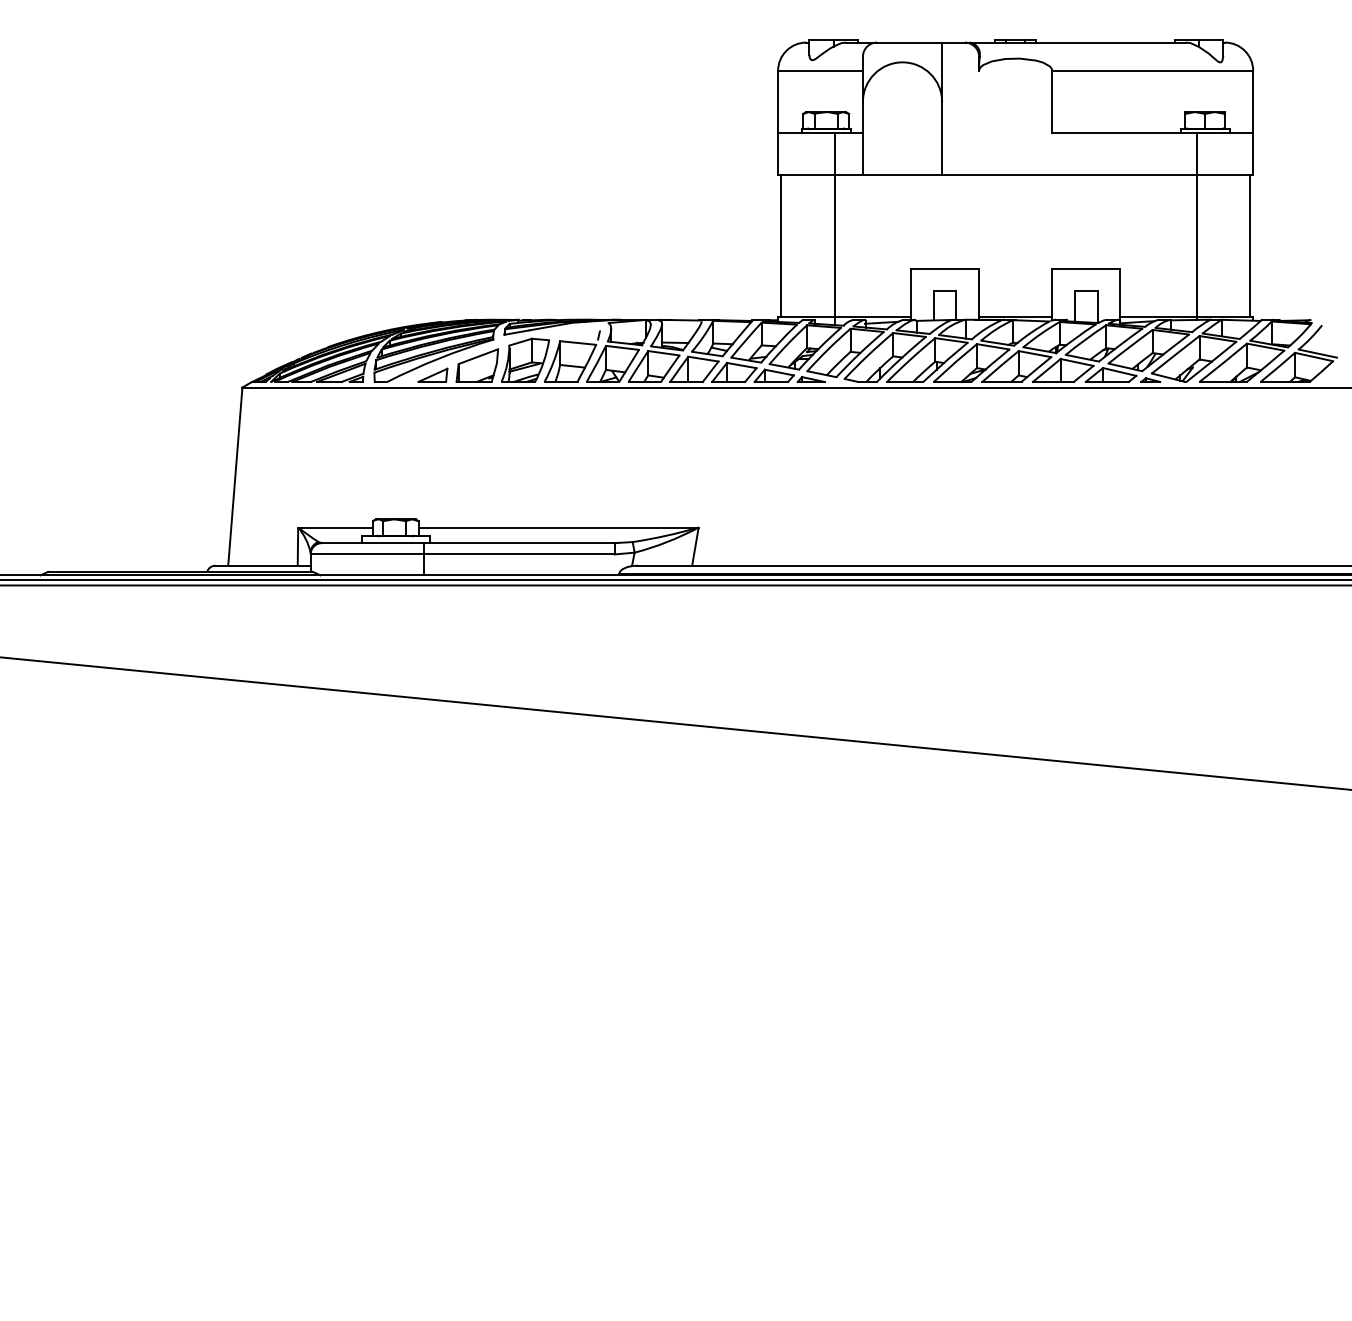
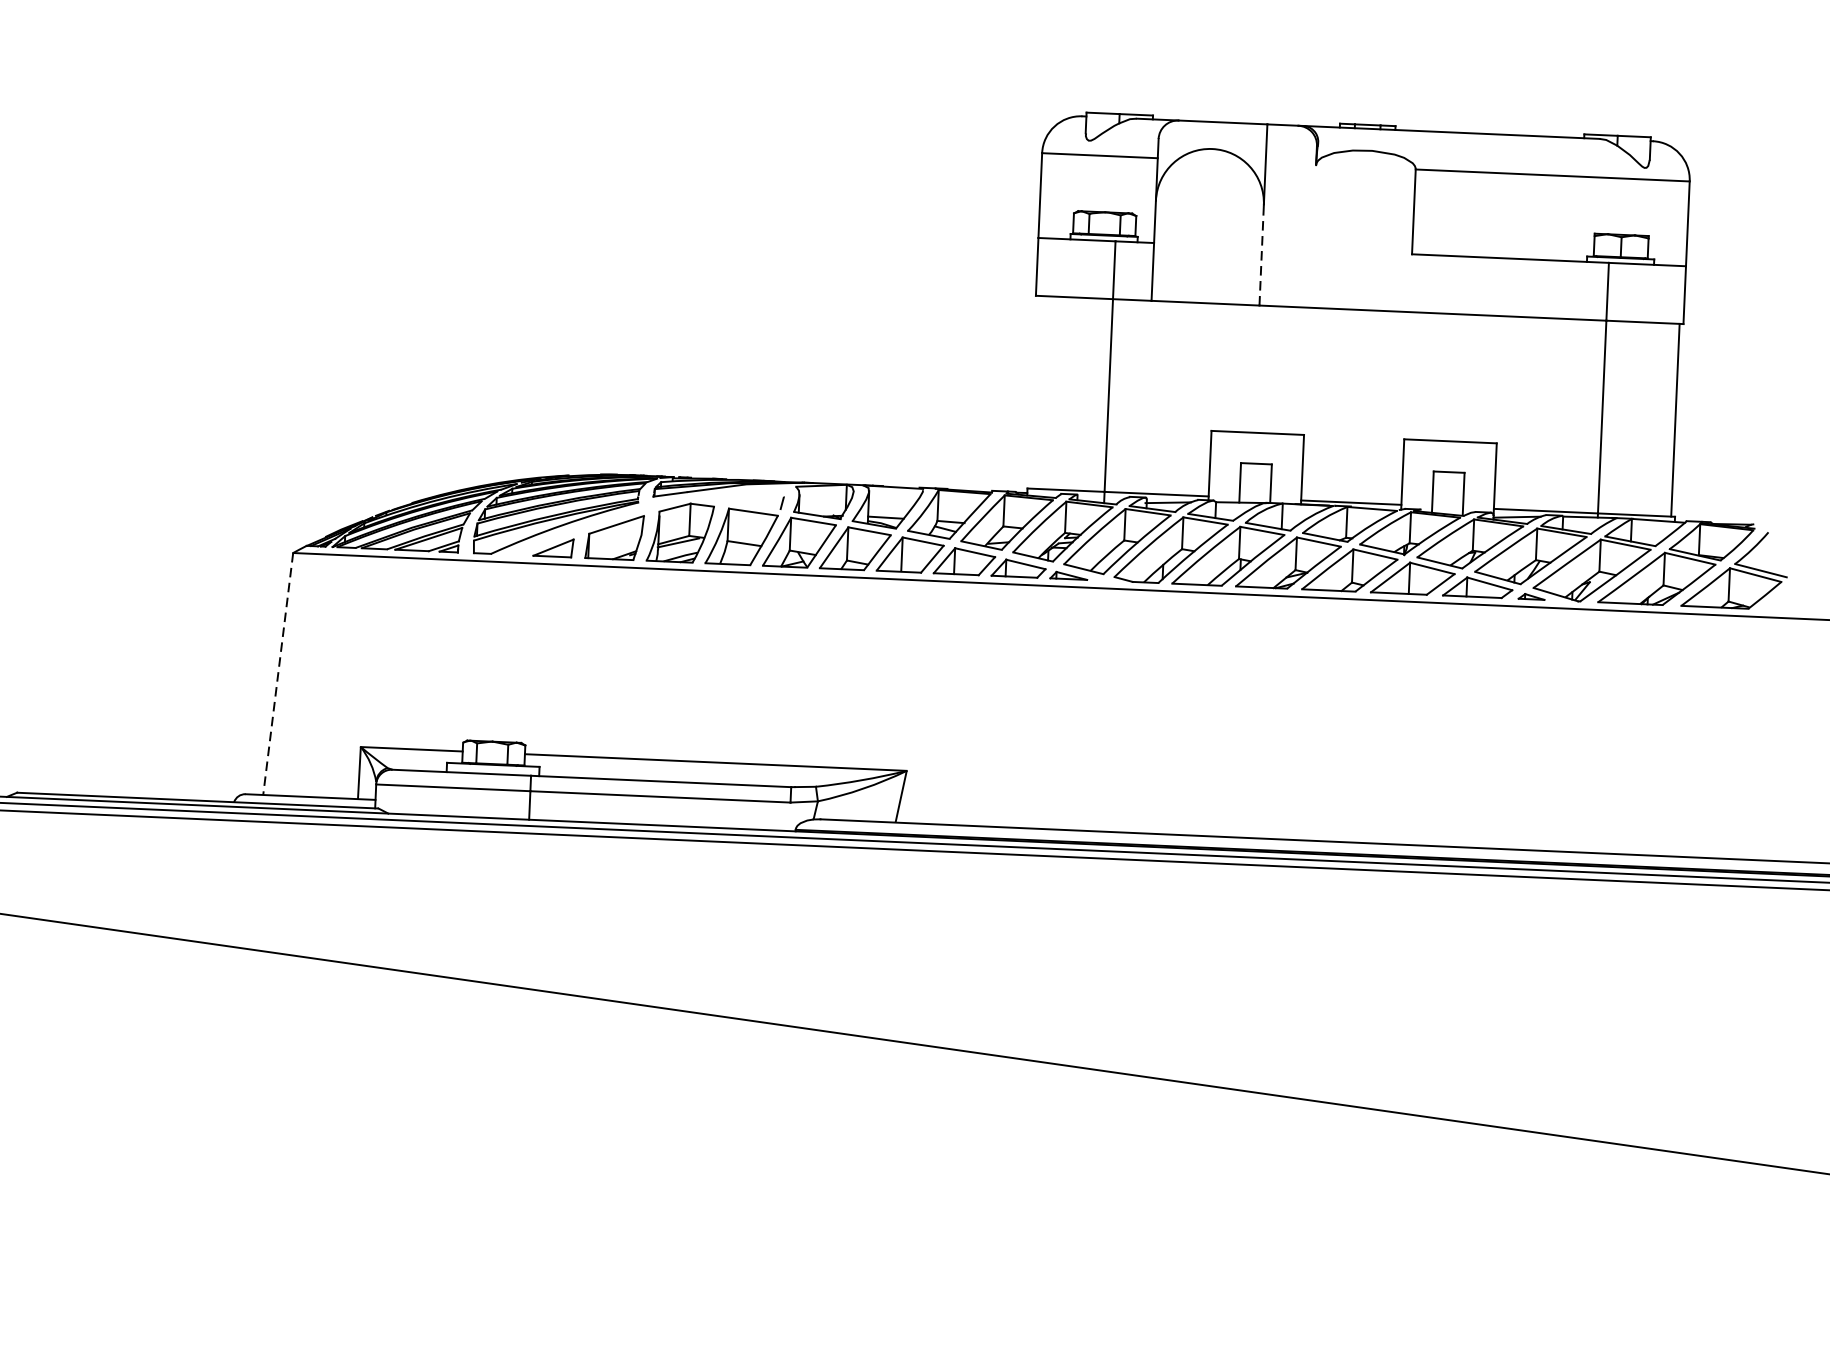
line: (942, 138) -> (1262, 255), solid -> dashed
line: (780, 245) -> (1035, 391), removed
line: (235, 477) -> (278, 675), solid -> dashed

